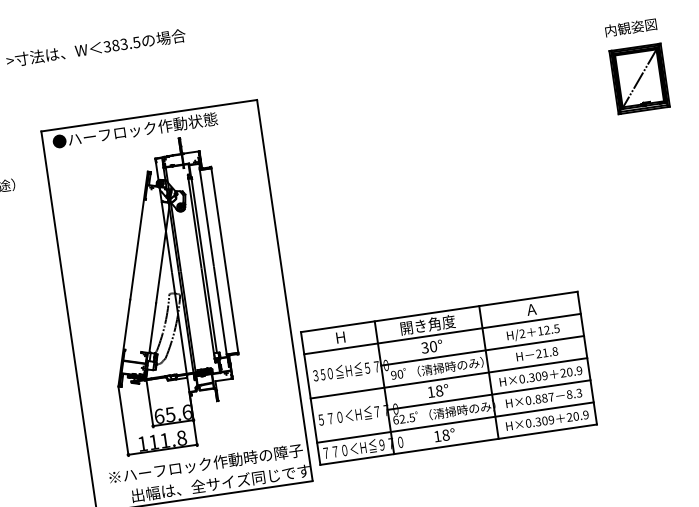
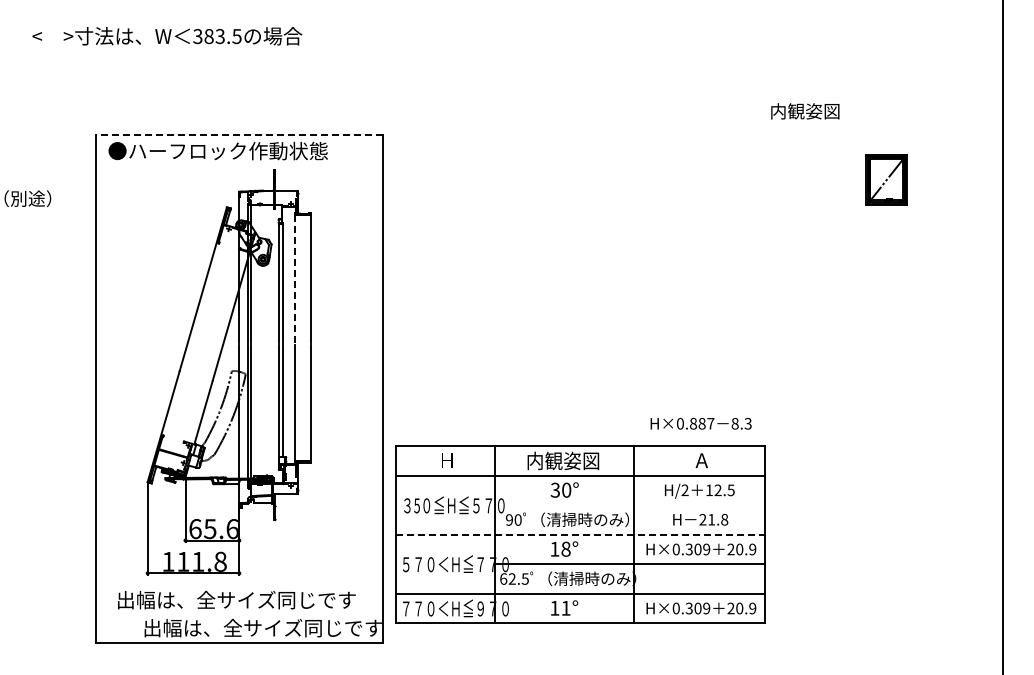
text: (631, 27) -> (805, 111), moved
part: (639, 78) -> (886, 179), size x0.6
line: (149, 115) -> (239, 134), solid -> dashed
line: (207, 217) -> (295, 278), solid -> dashed
text: (427, 324) -> (563, 460), 開き角度 -> 内観姿図
line: (482, 351) -> (629, 505), removed
line: (449, 378) -> (581, 534), solid -> dashed
text: (543, 398) -> (700, 423), moved
text: (445, 434) -> (565, 607), 18° -> 11°
text: (206, 463) -> (247, 599), ※ハーフロック作動時の障子 -> 出幅は、全サイズ同じです

